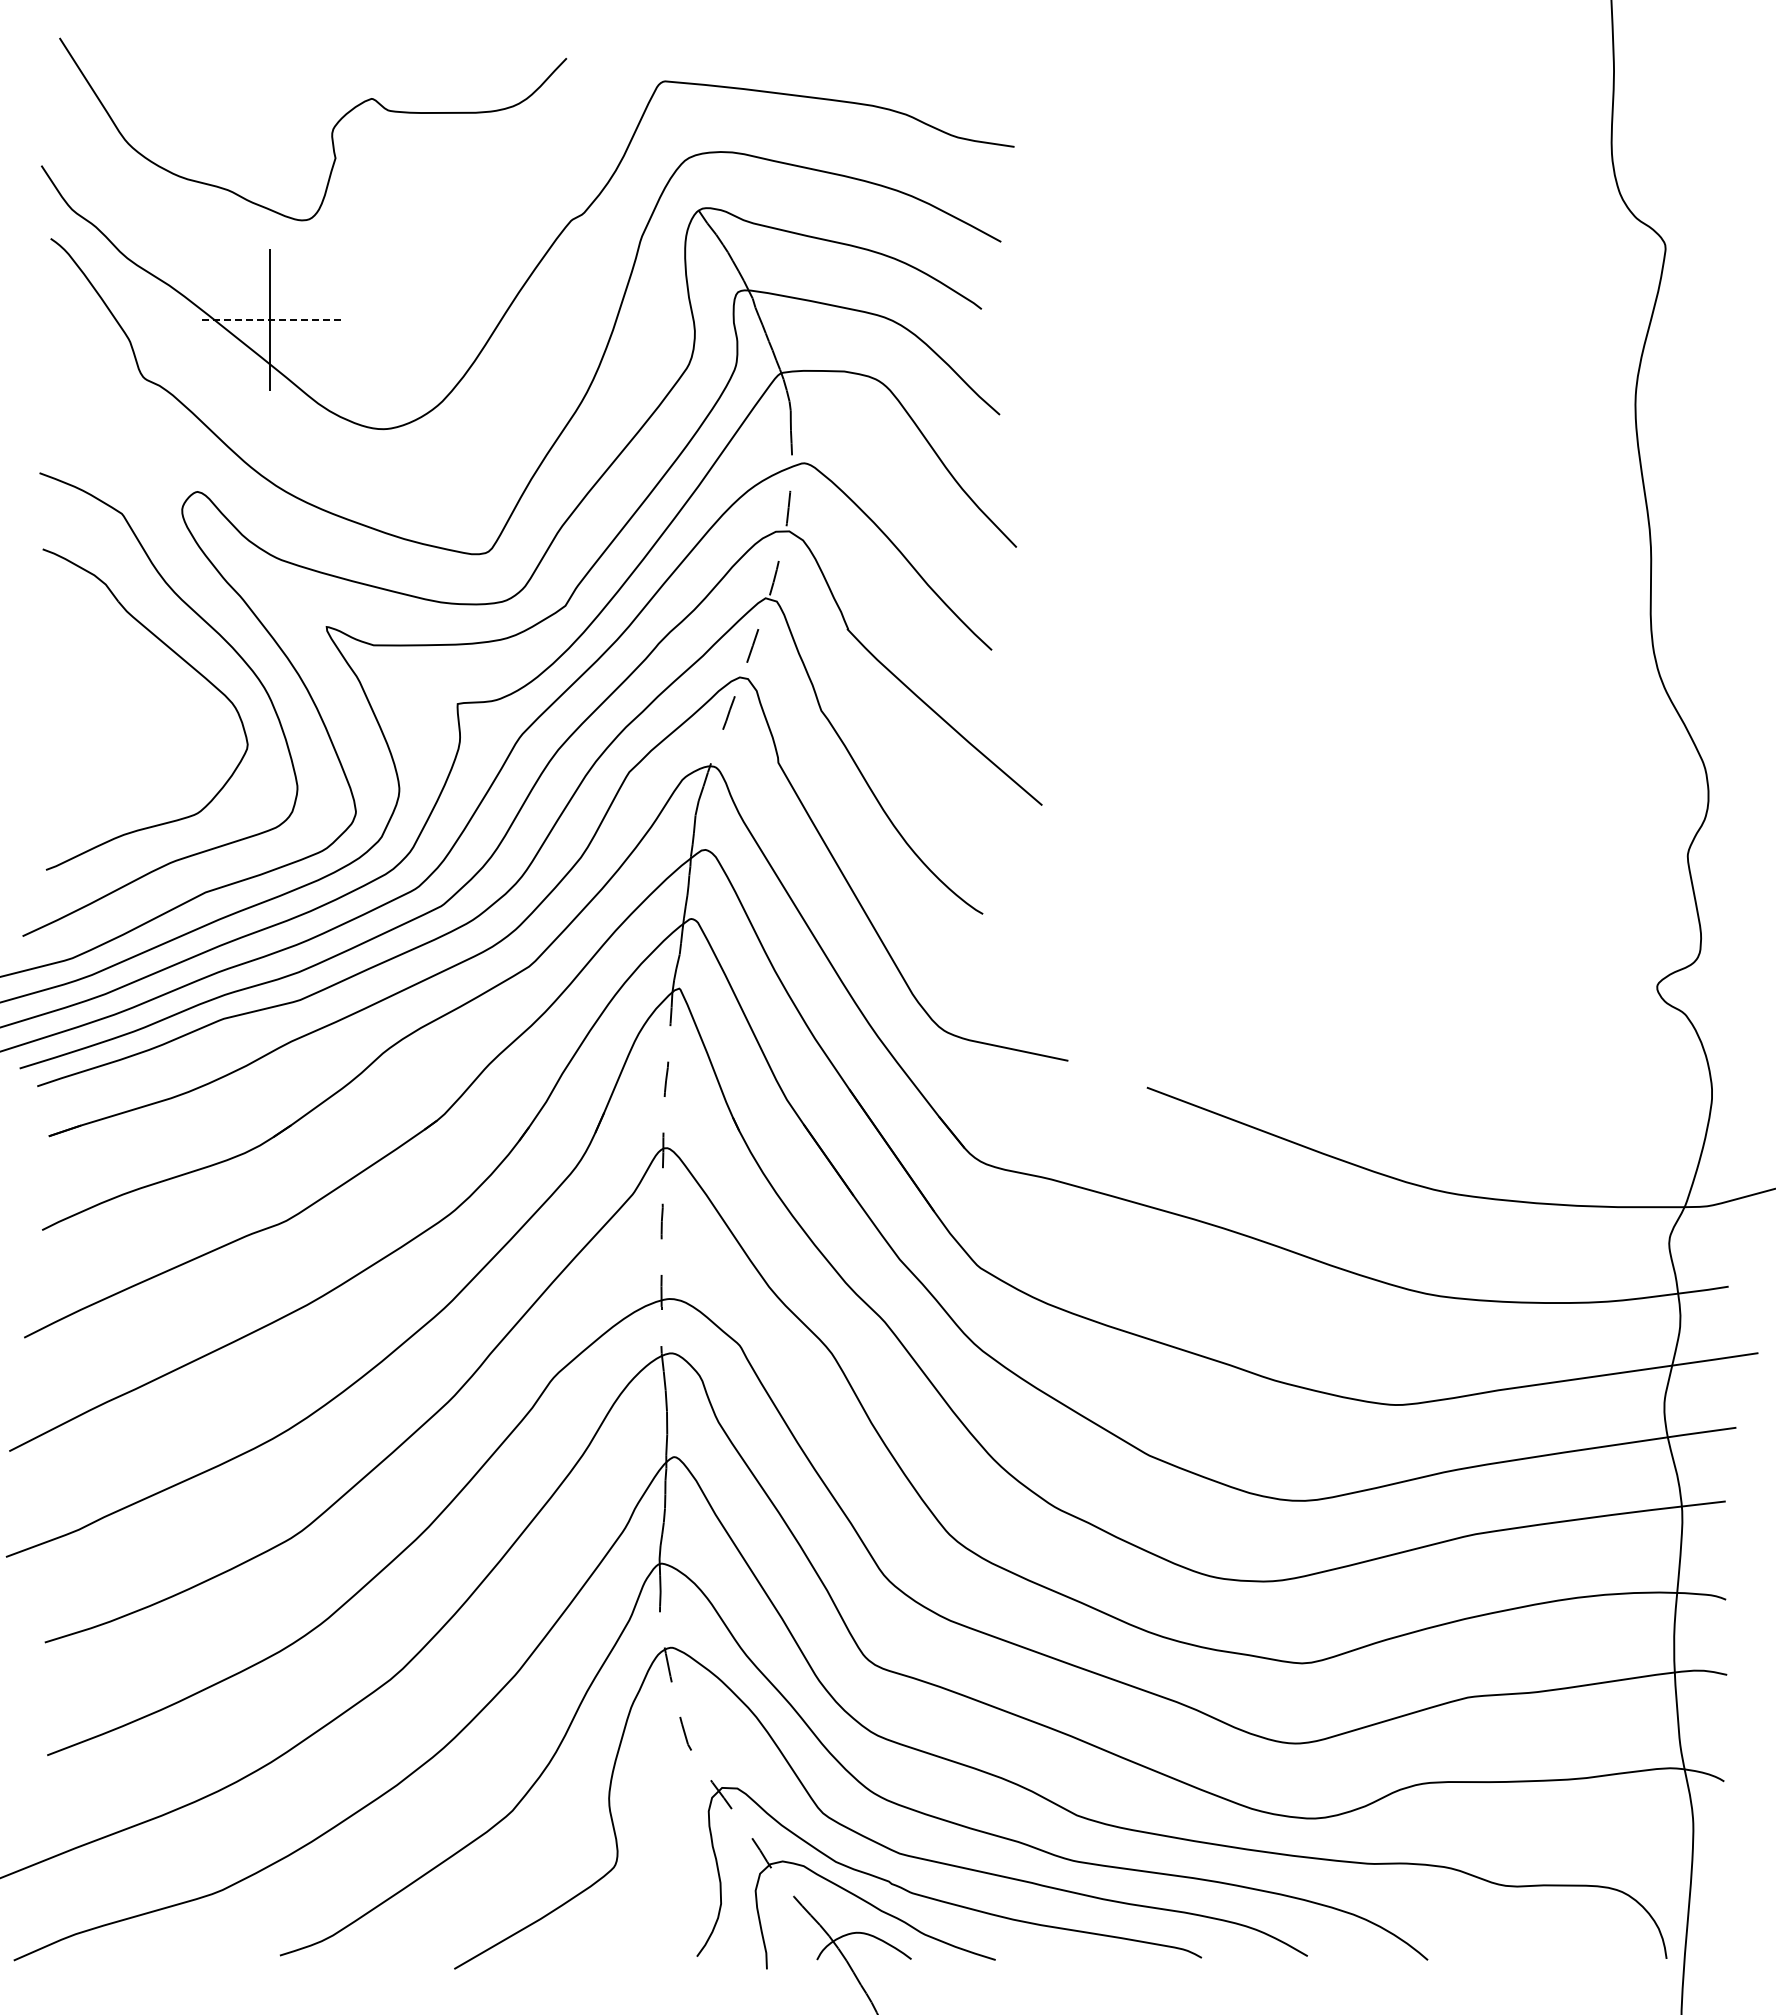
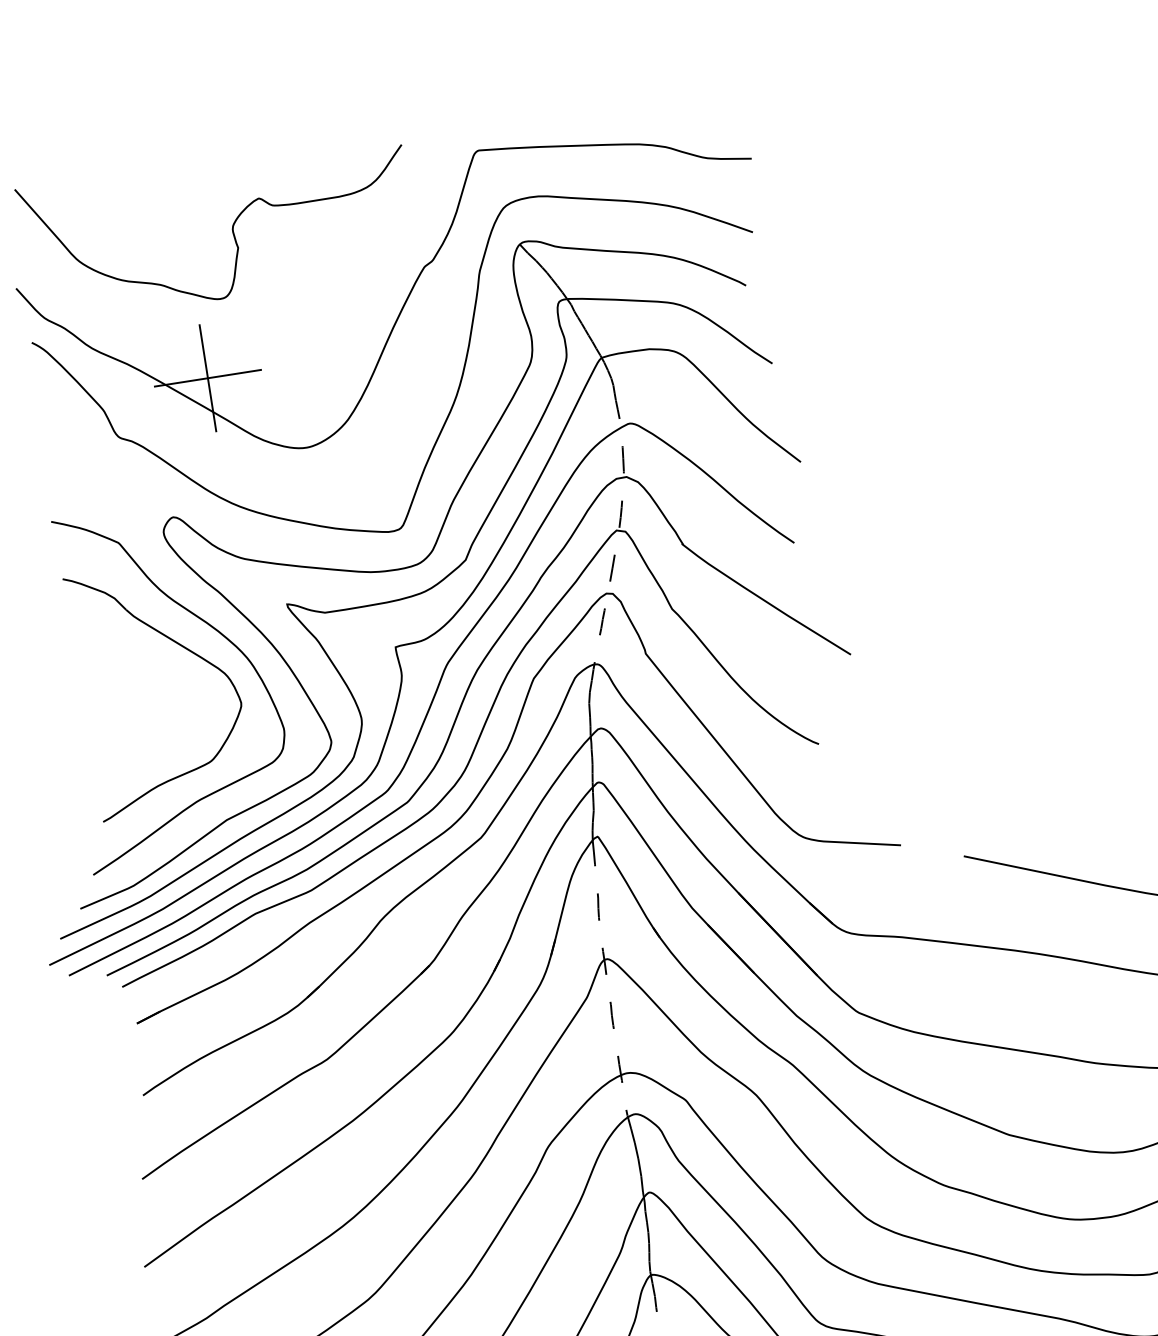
line: (269, 319) -> (207, 378), dashed -> solid

